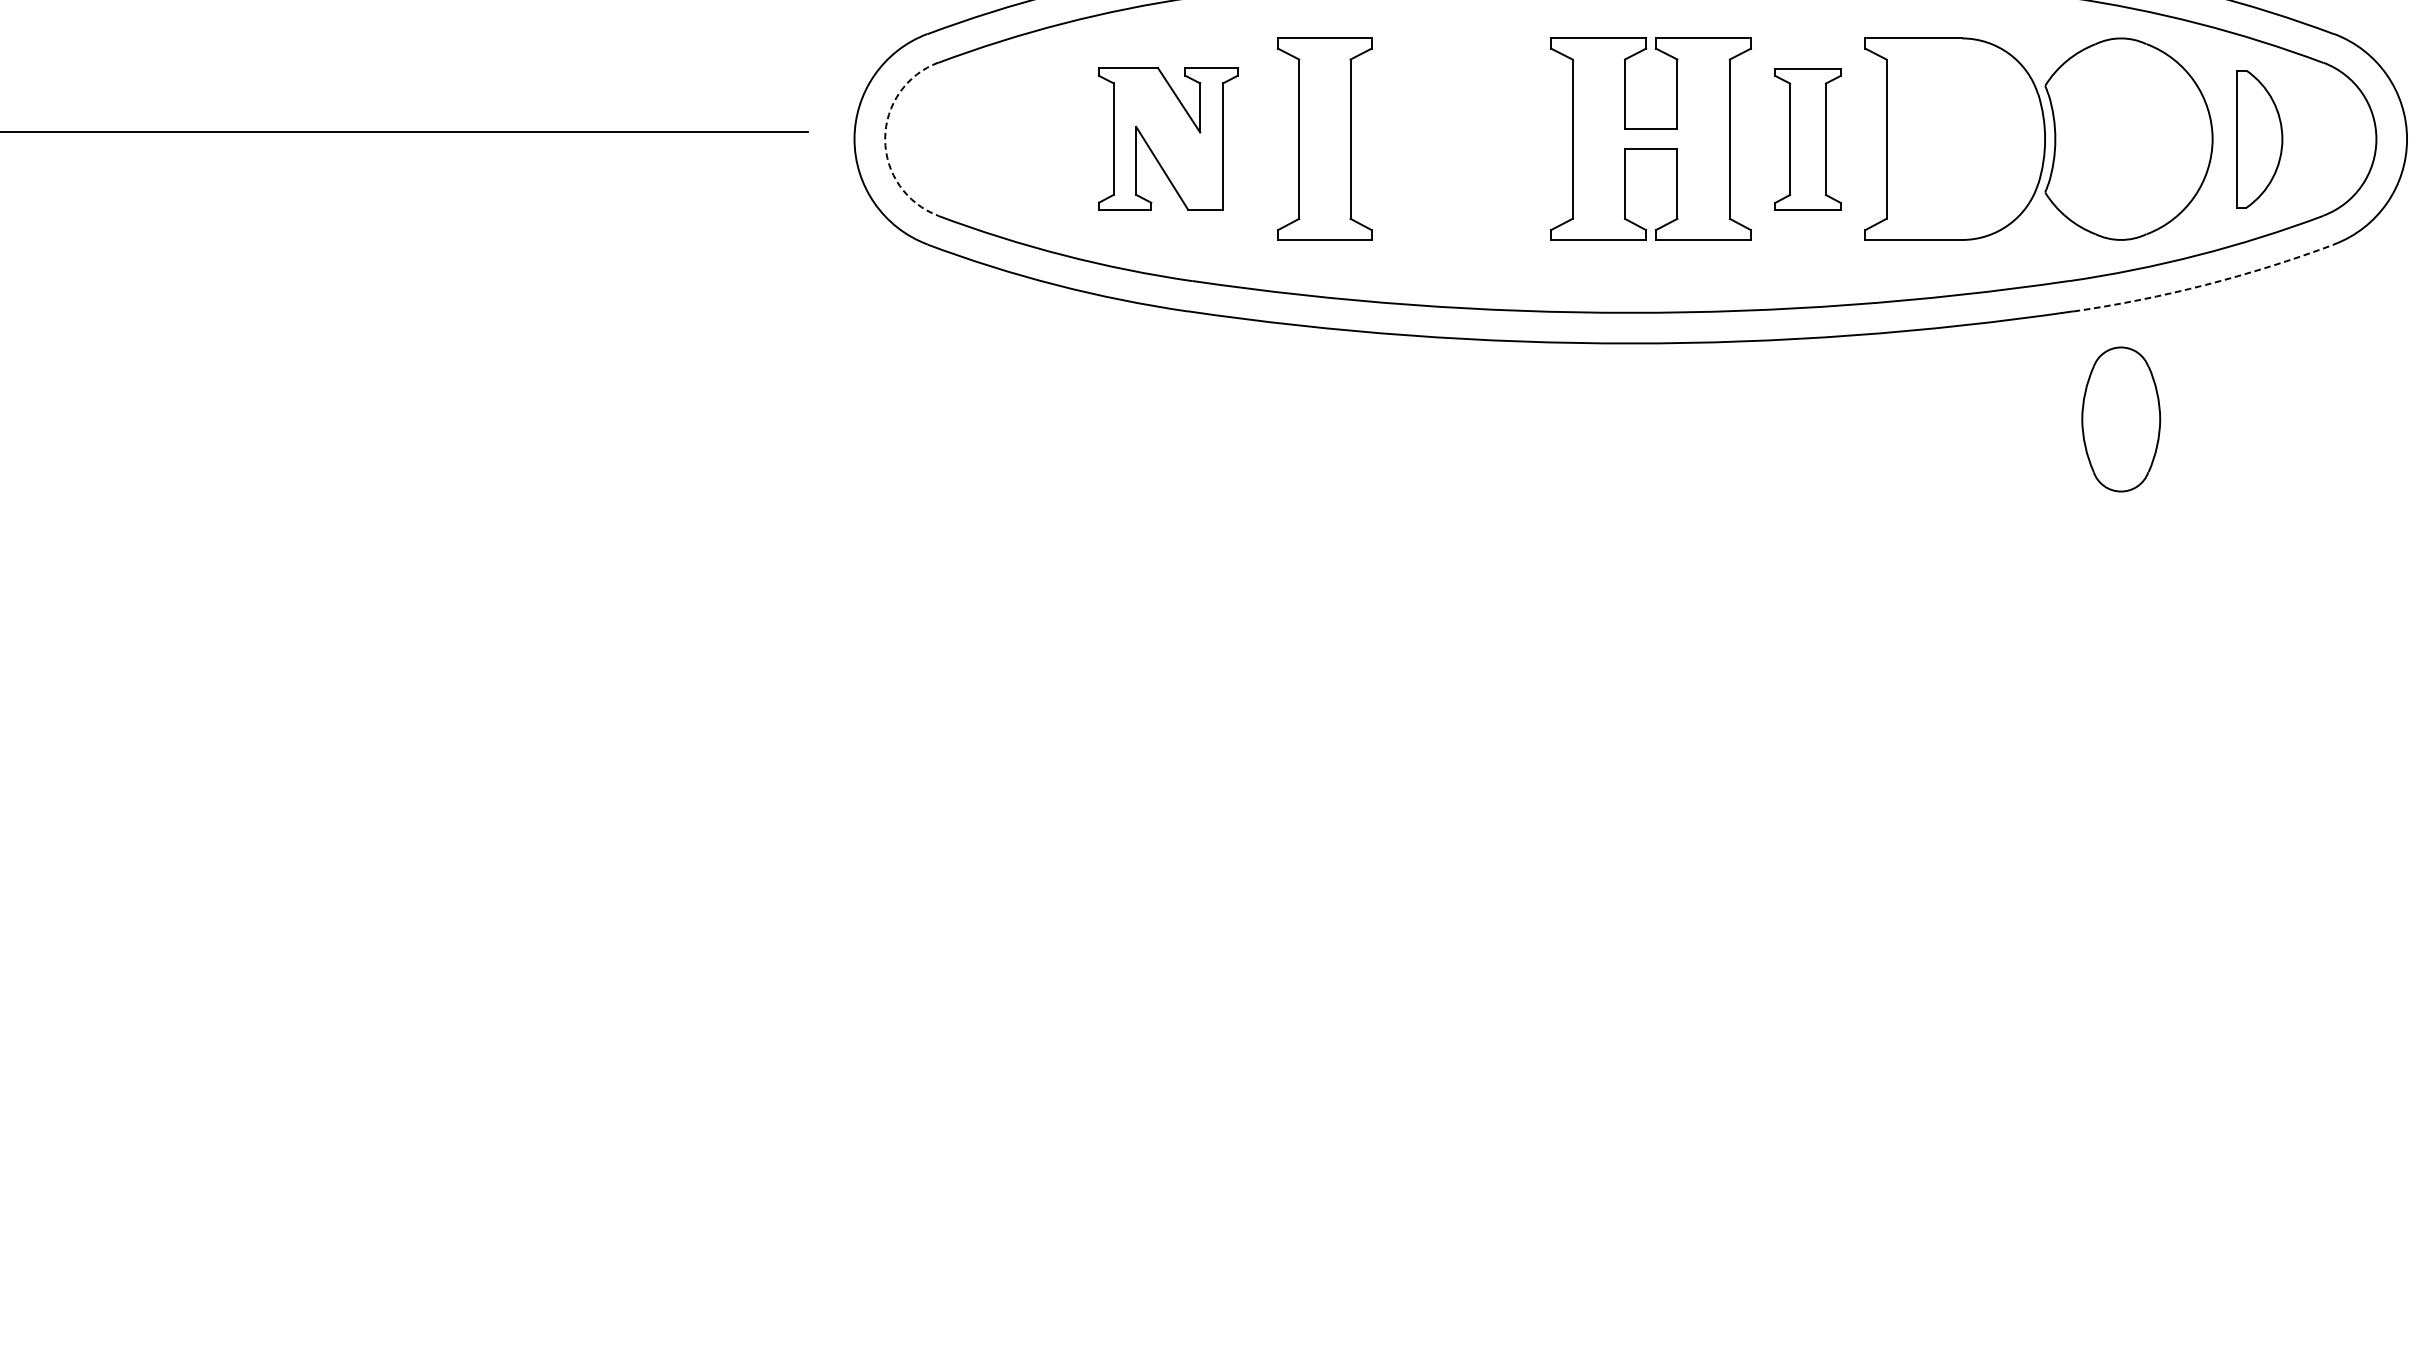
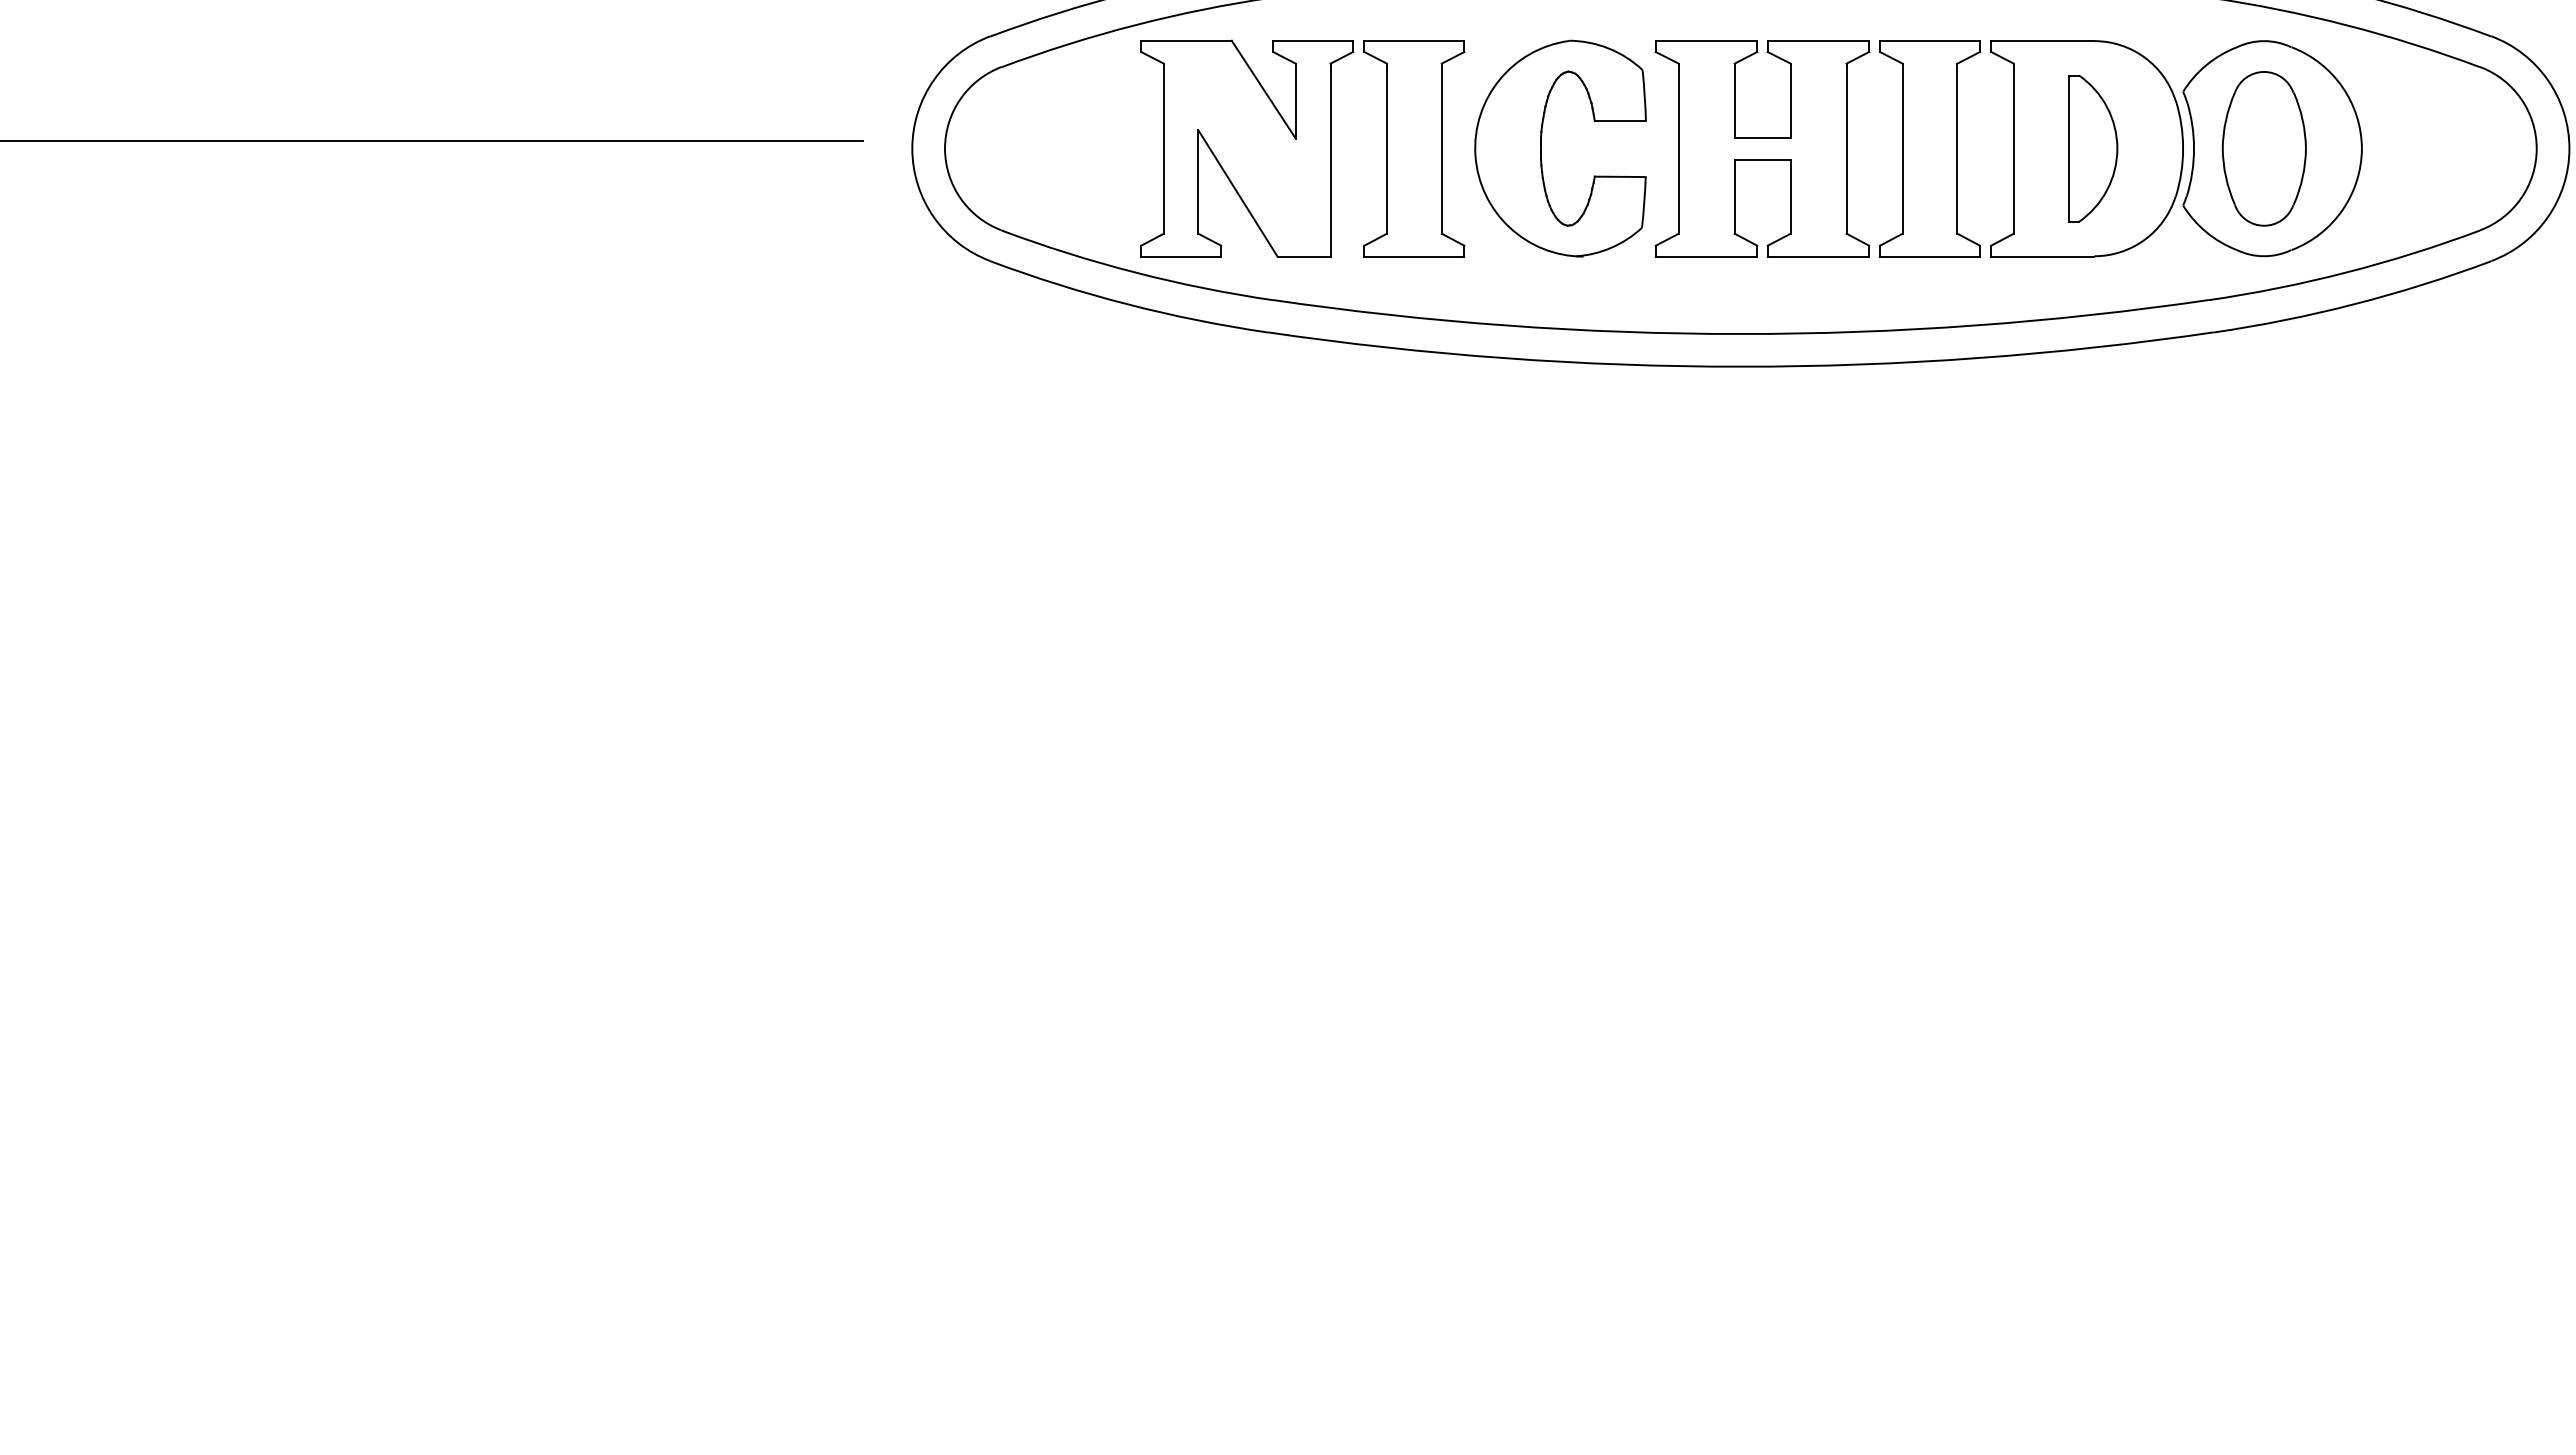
arc: (885, 139) -> (945, 148), dashed -> solid
part: (1168, 139) -> (1247, 148), size x1.43
part: (1444, 139) -> (1541, 148), added
part: (1807, 139) -> (1929, 148), size x1.43
part: (2260, 139) -> (2093, 148), moved
arc: (2205, 285) -> (2354, 304), dashed -> solid
part: (2120, 419) -> (2263, 148), moved

